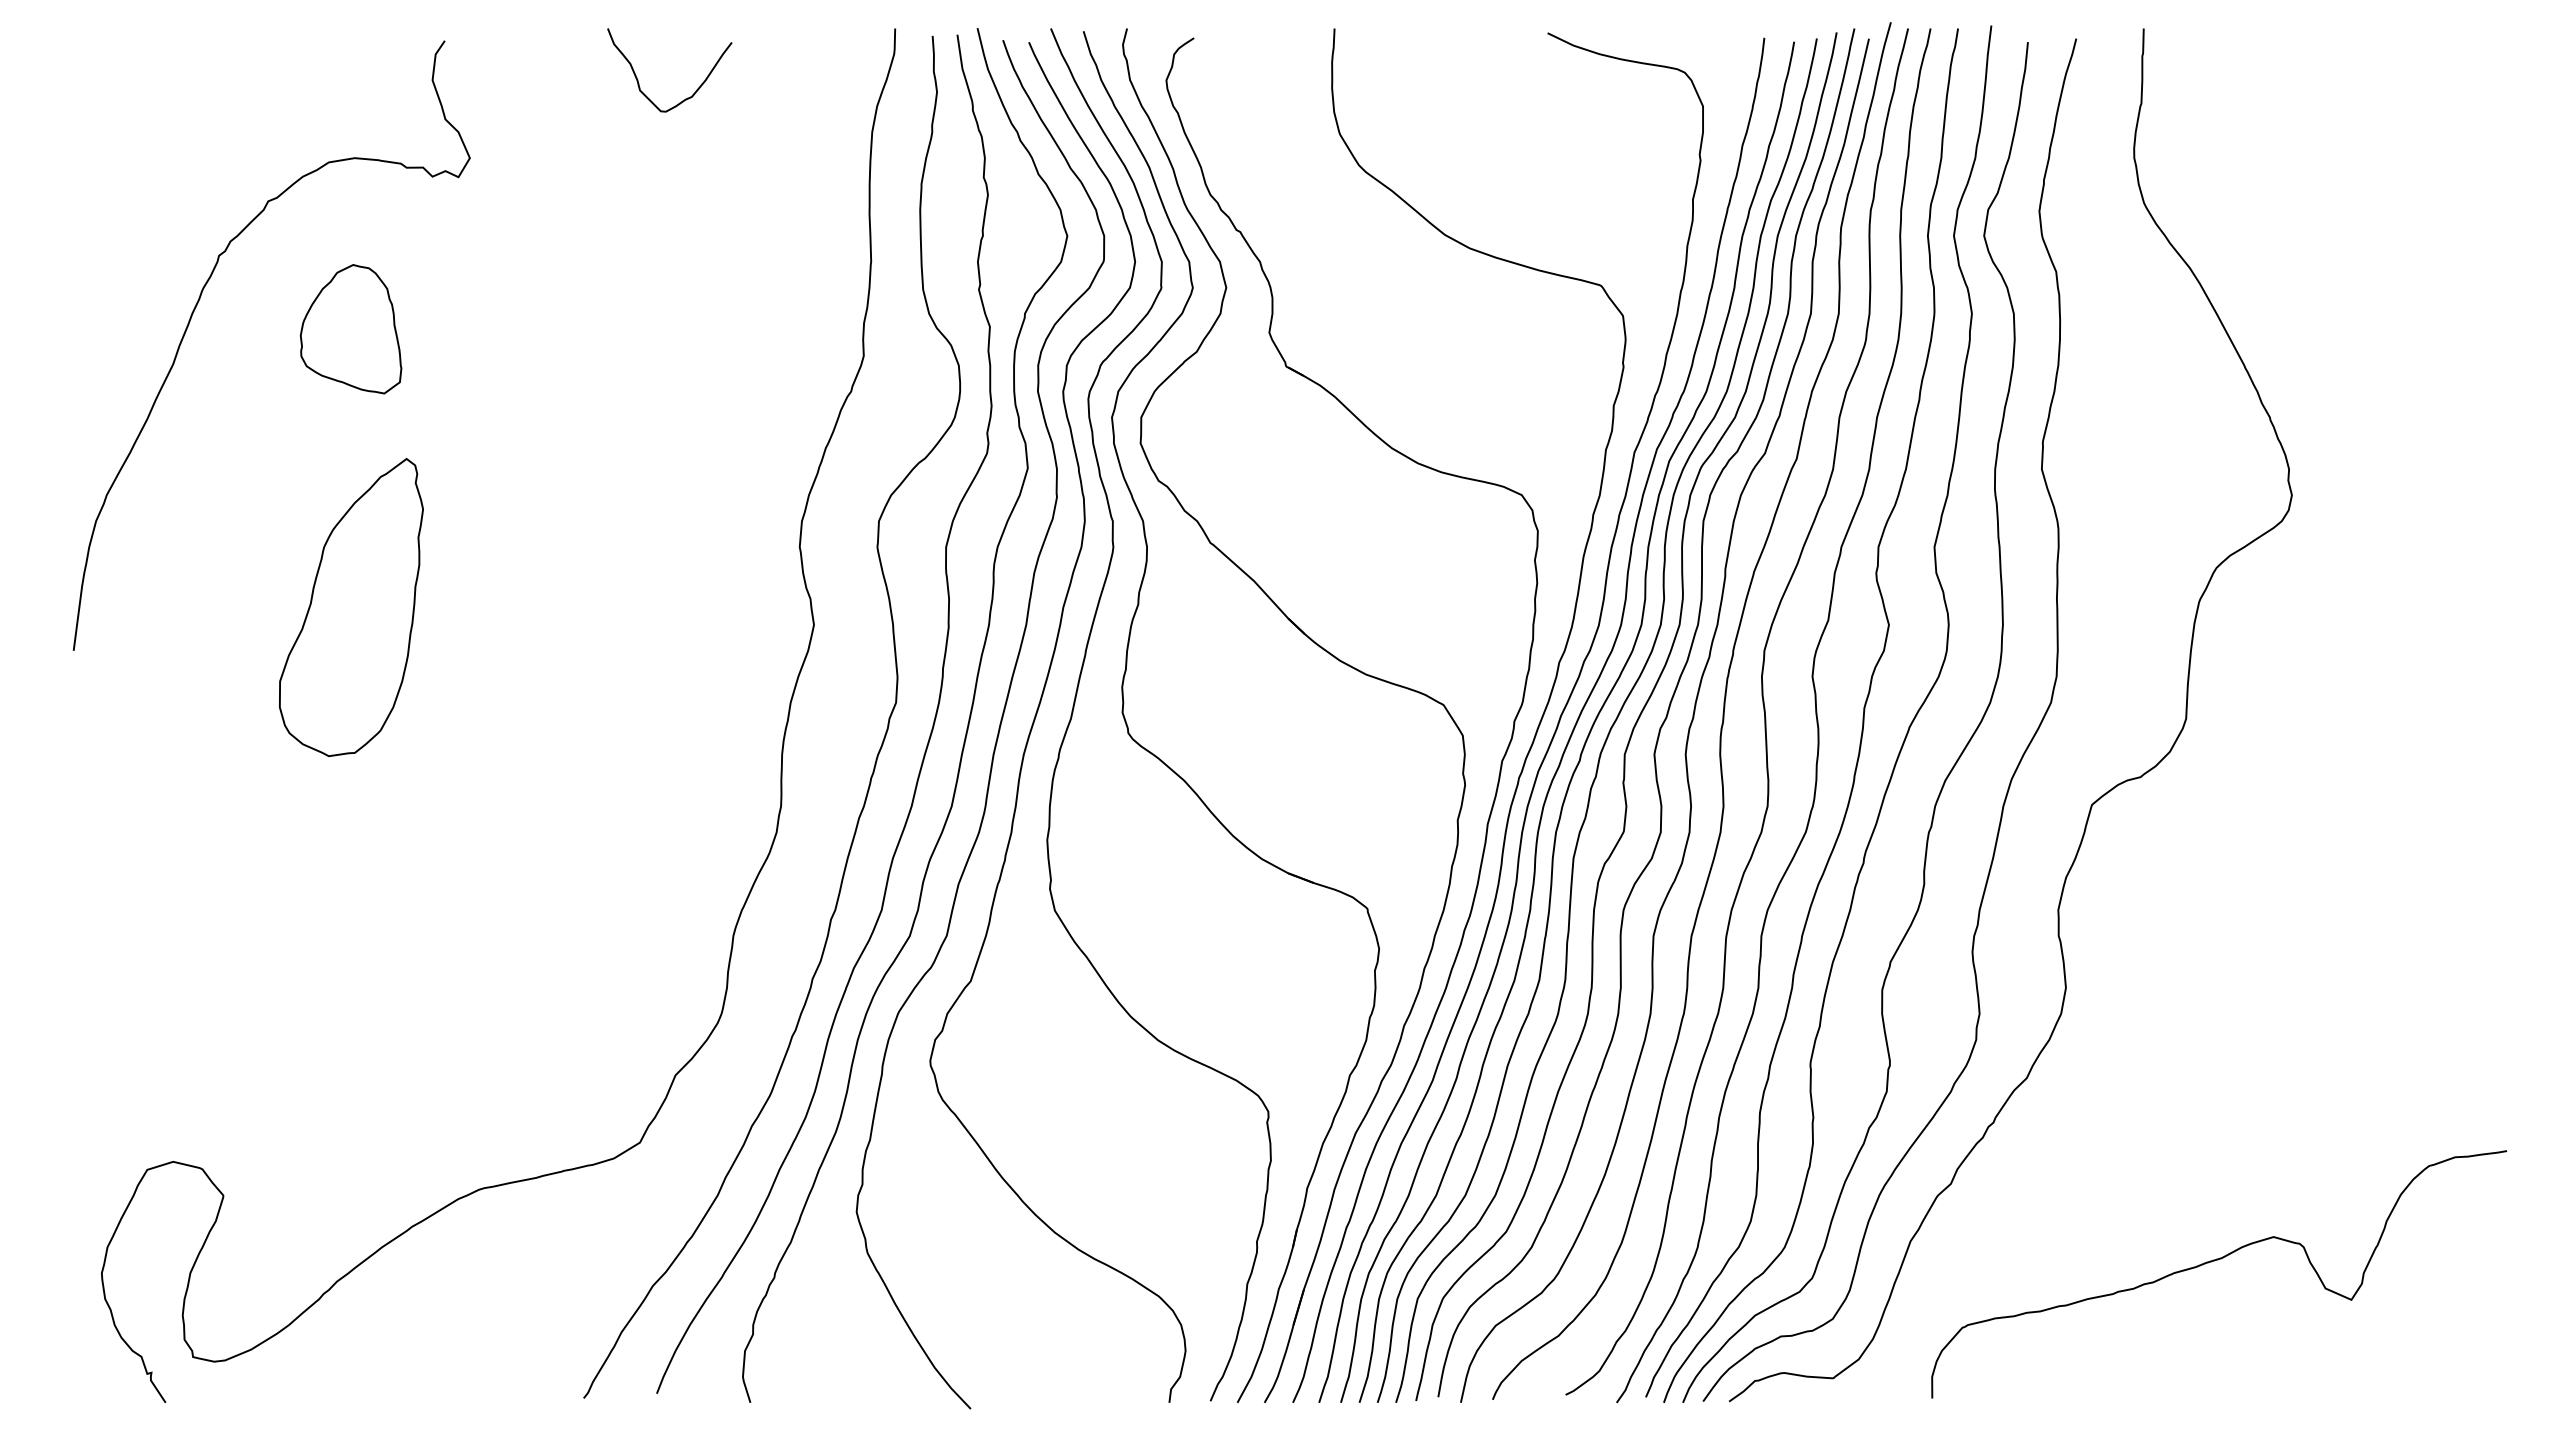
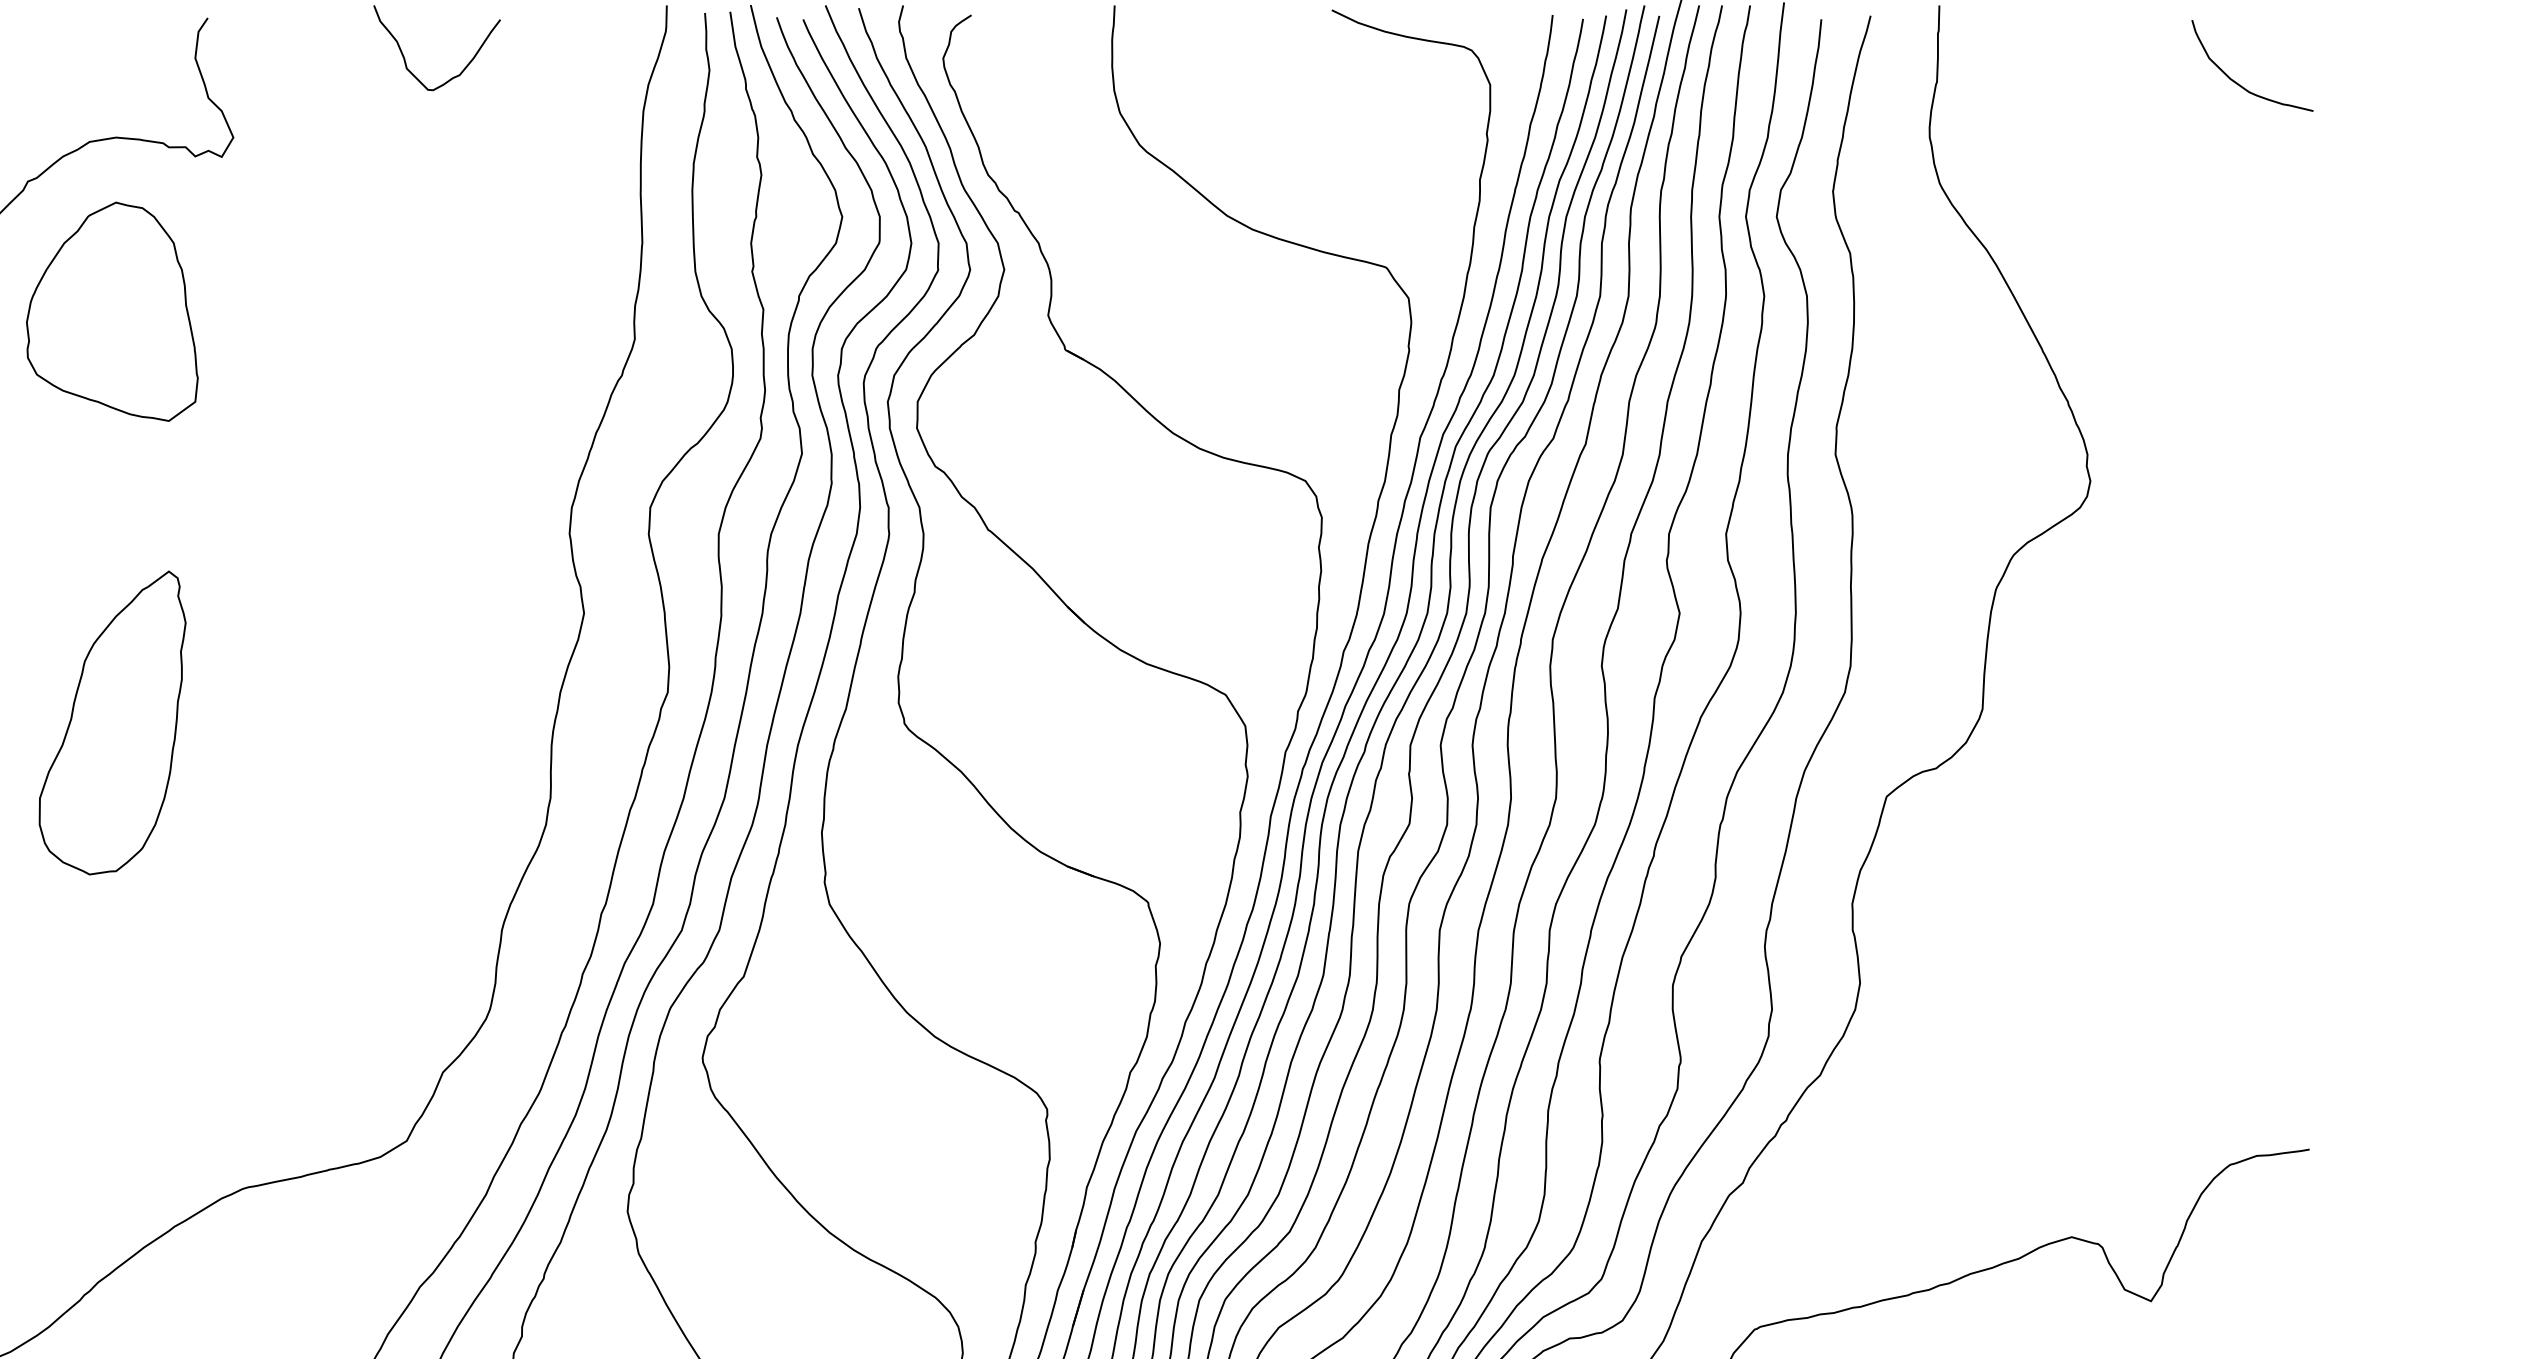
curve: (2438, 105) -> (2239, 83), added
part: (350, 329) -> (111, 312), size x1.67
part: (351, 607) -> (112, 722), moved

